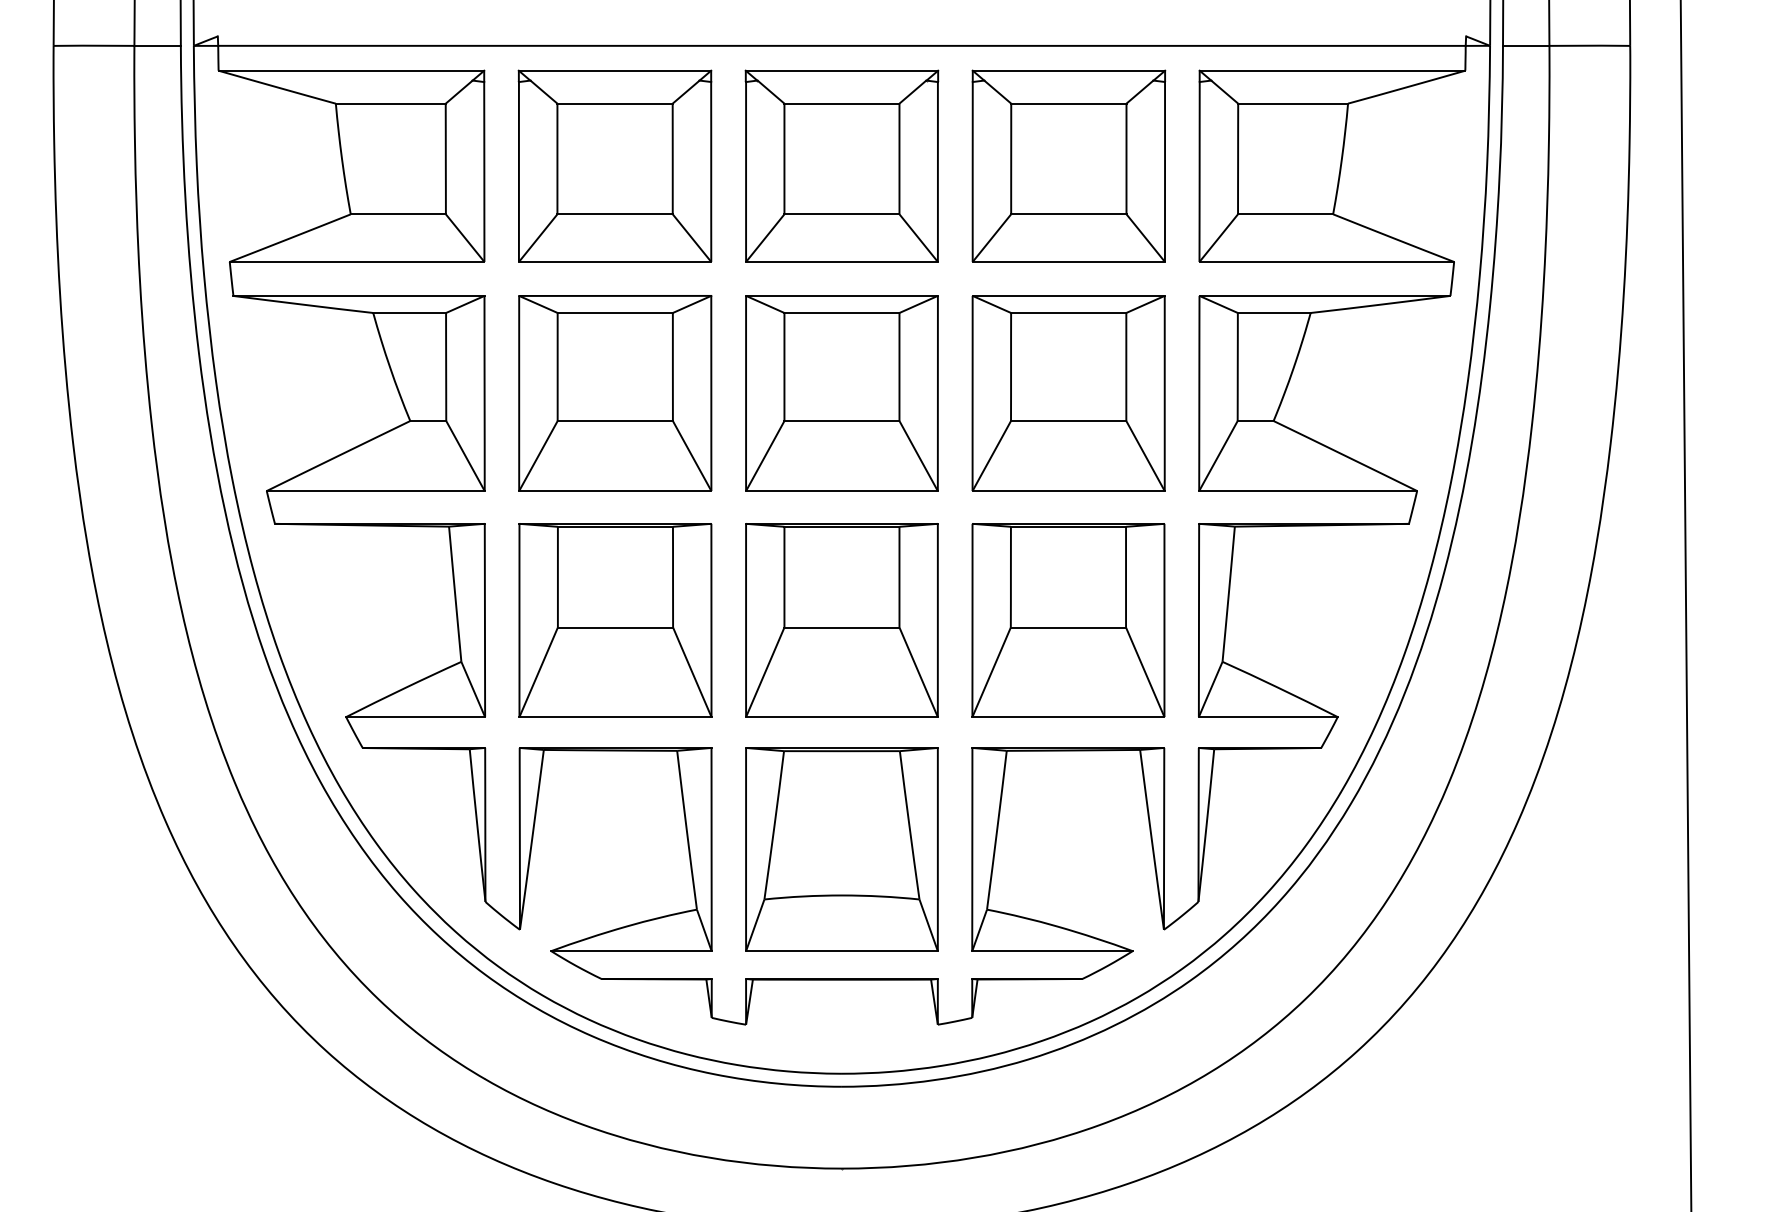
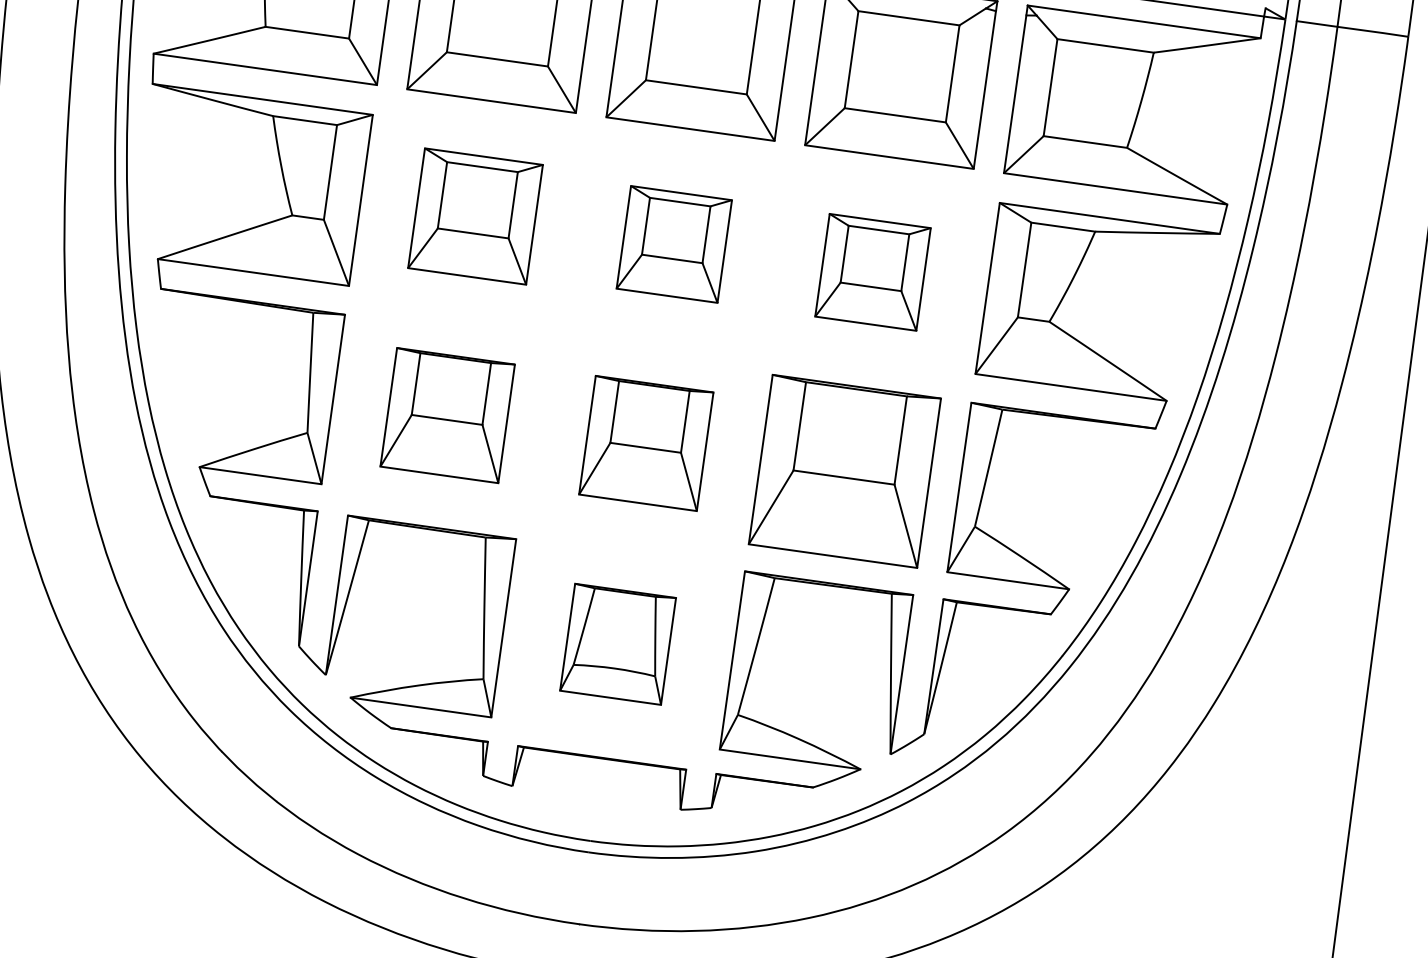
part: (615, 393) -> (475, 216), size x0.7
part: (841, 393) -> (673, 244), size x0.6
part: (1068, 393) -> (872, 272), size x0.6
part: (615, 620) -> (447, 415), size x0.7
part: (841, 620) -> (645, 443), size x0.7
part: (841, 849) -> (617, 644), size x0.6

